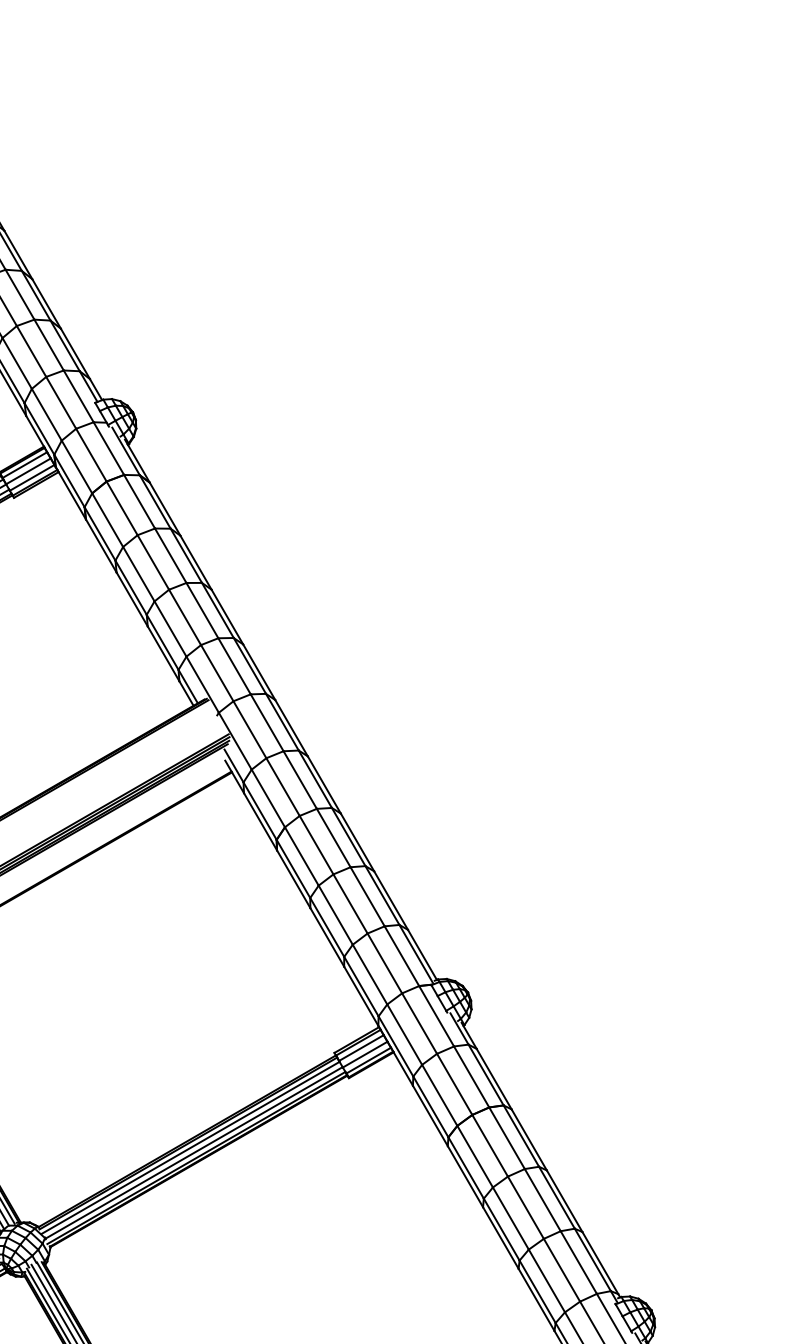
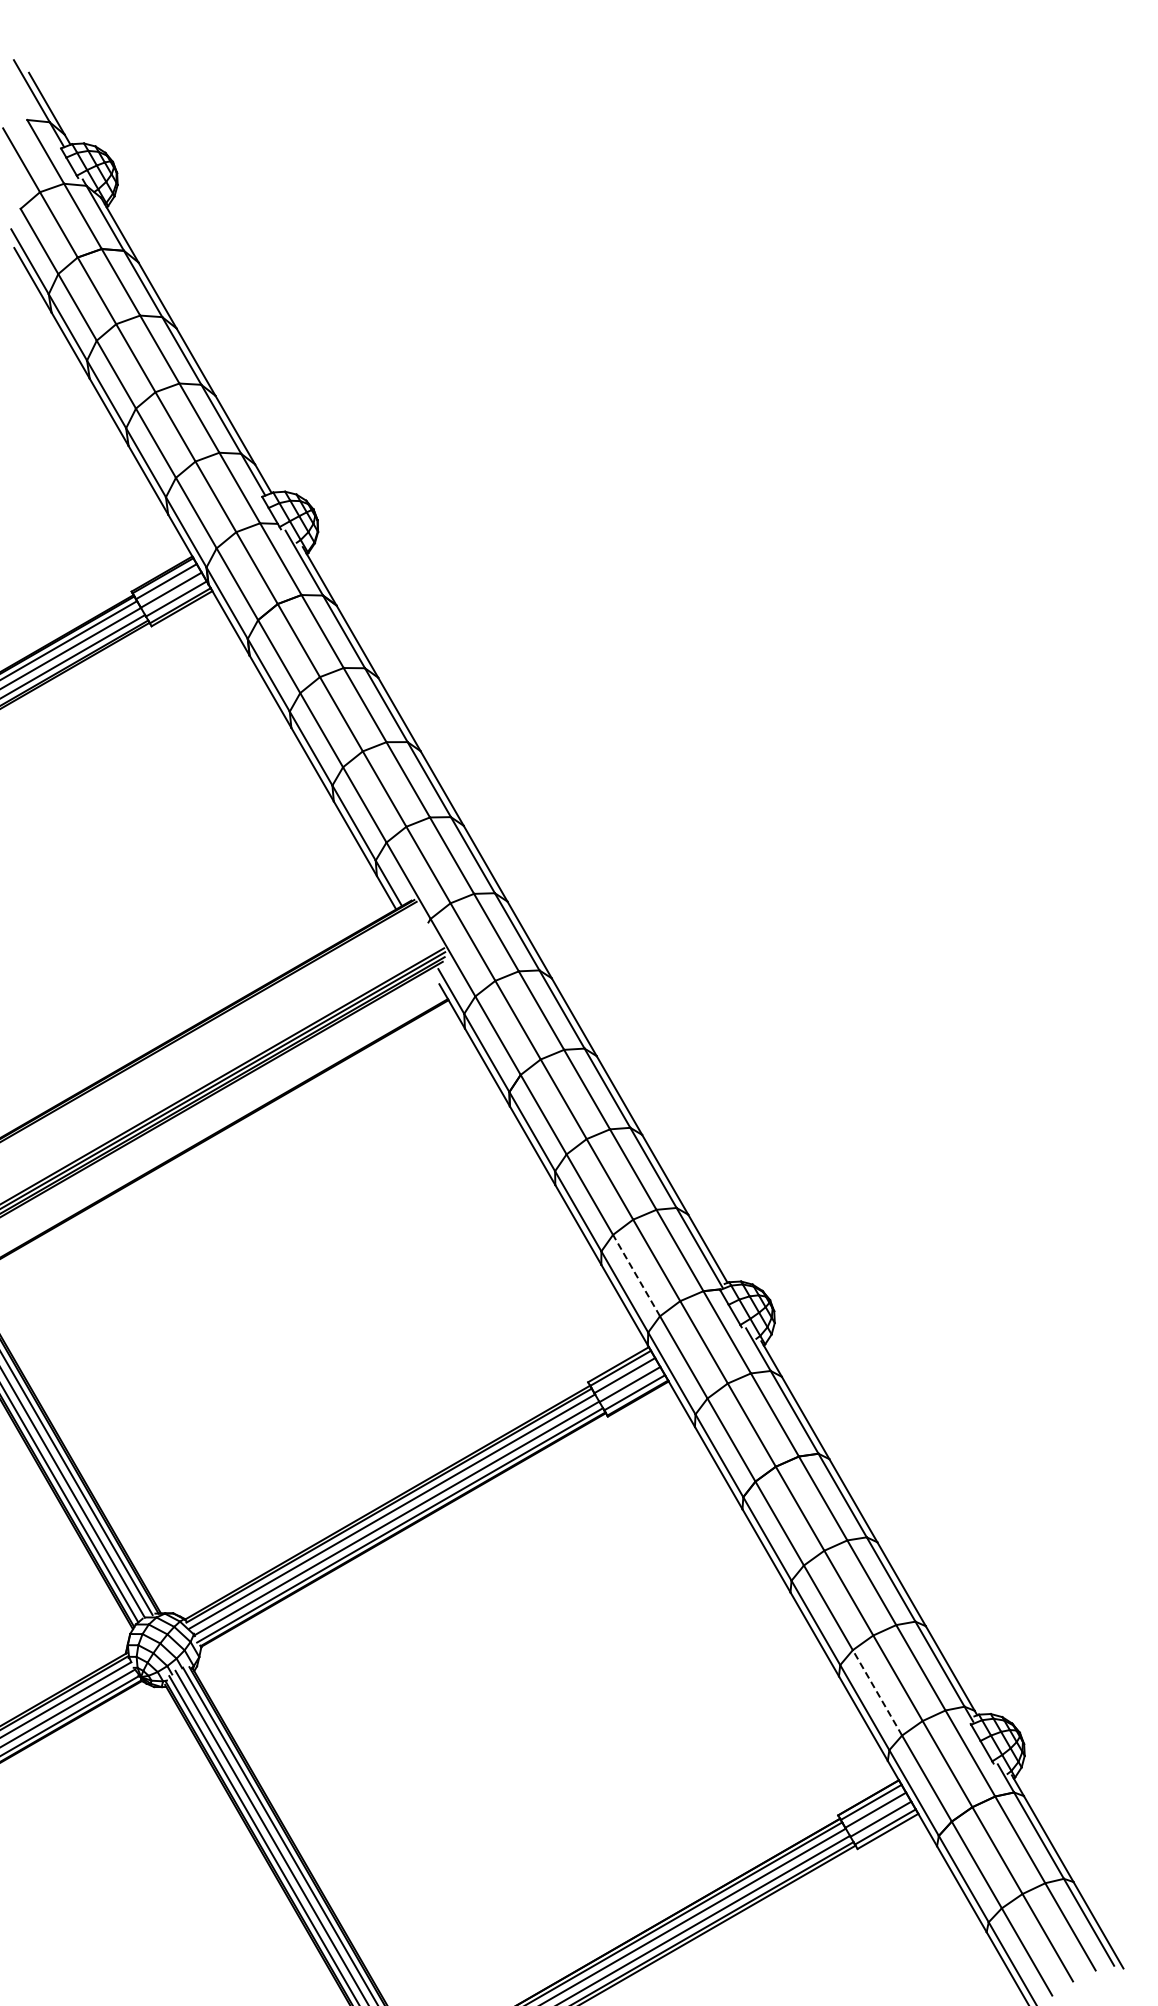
line: (369, 974) -> (636, 1275), solid -> dashed
line: (546, 1280) -> (877, 1692), solid -> dashed

